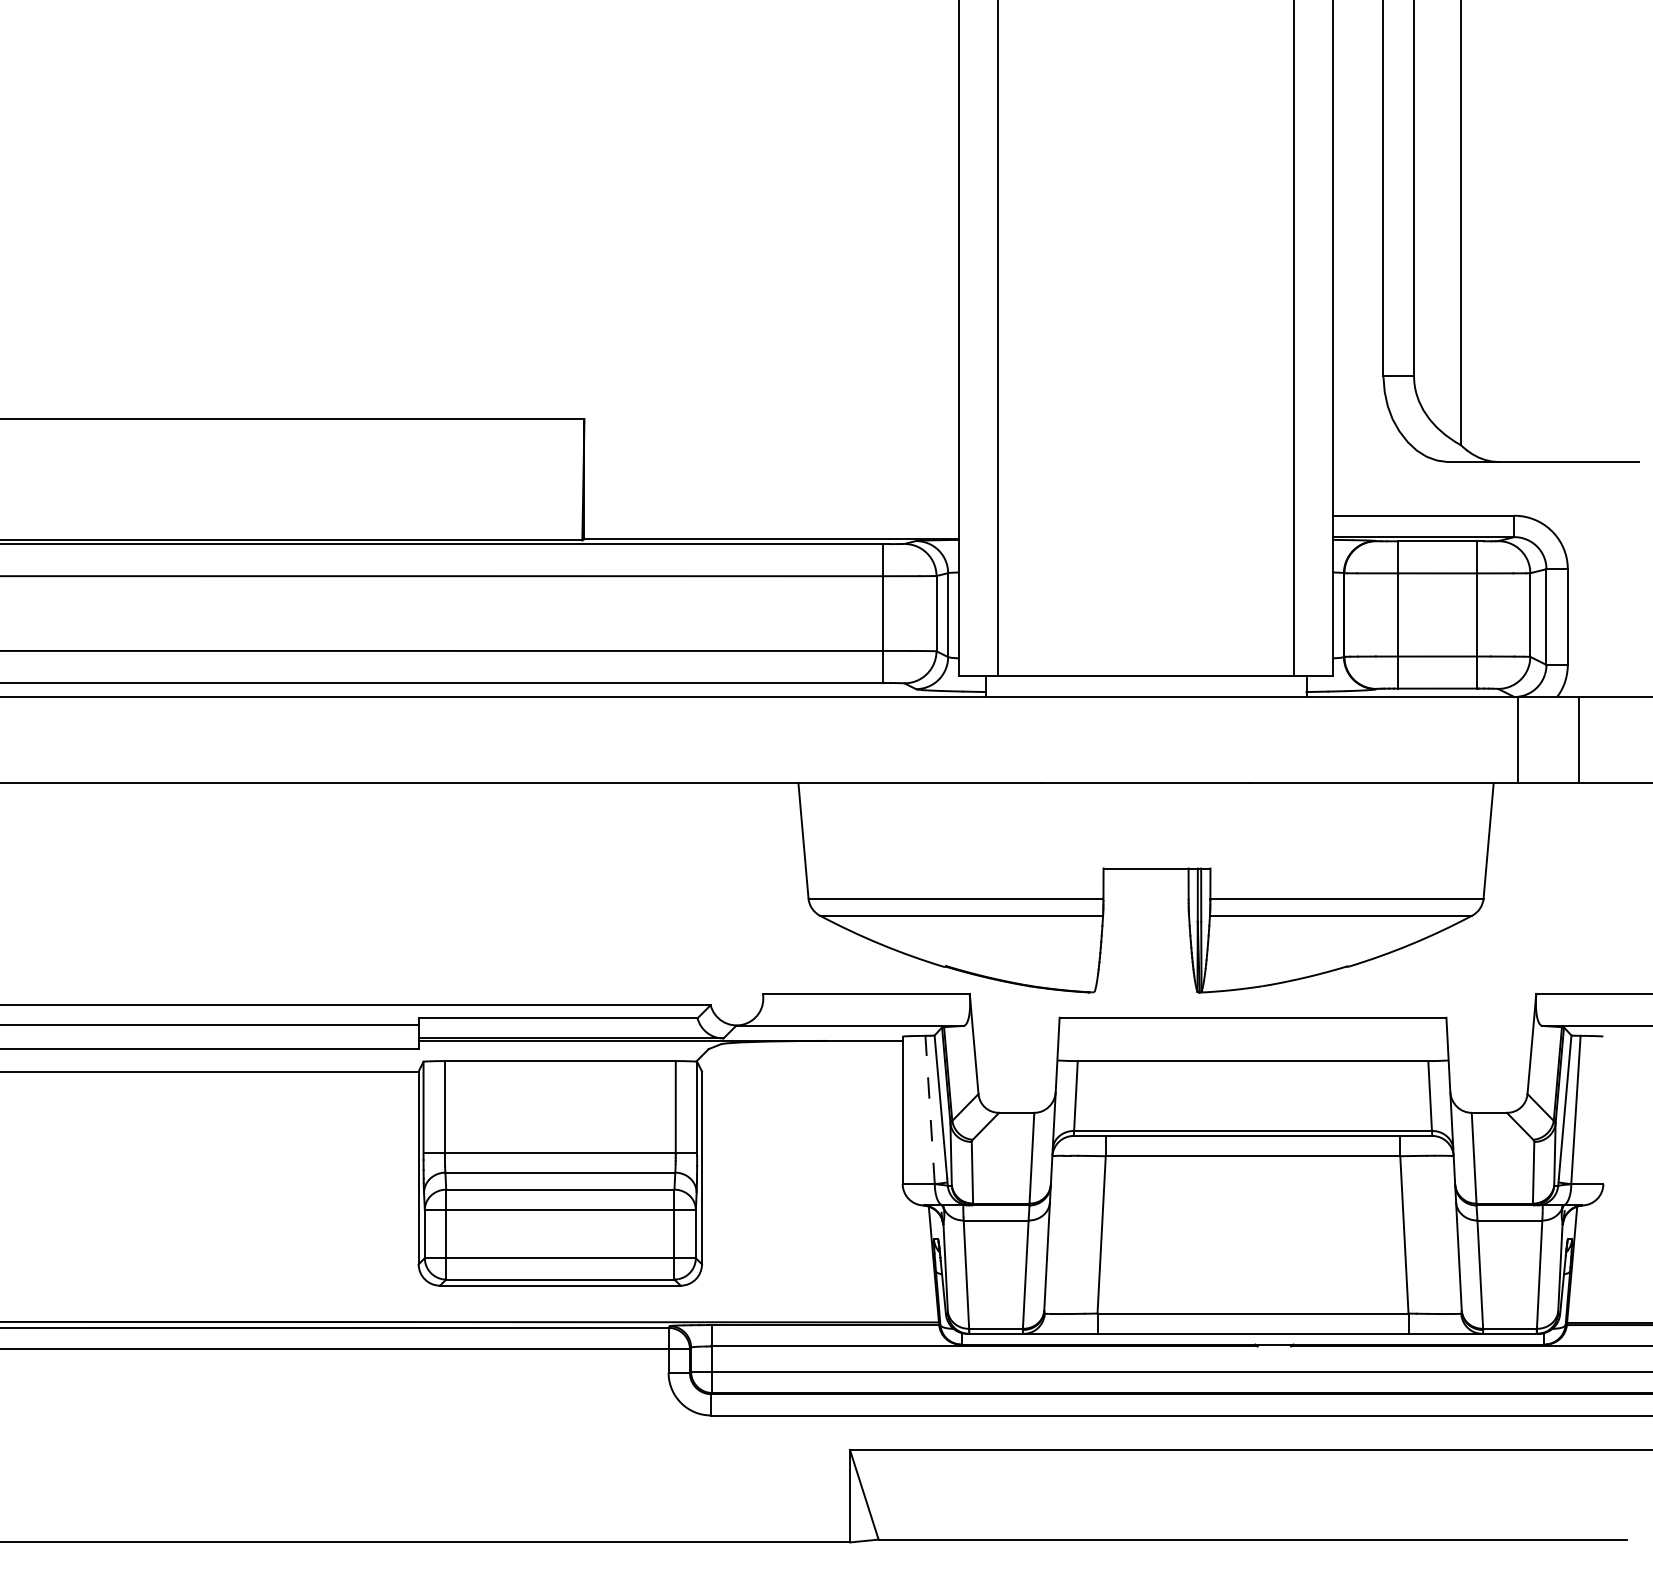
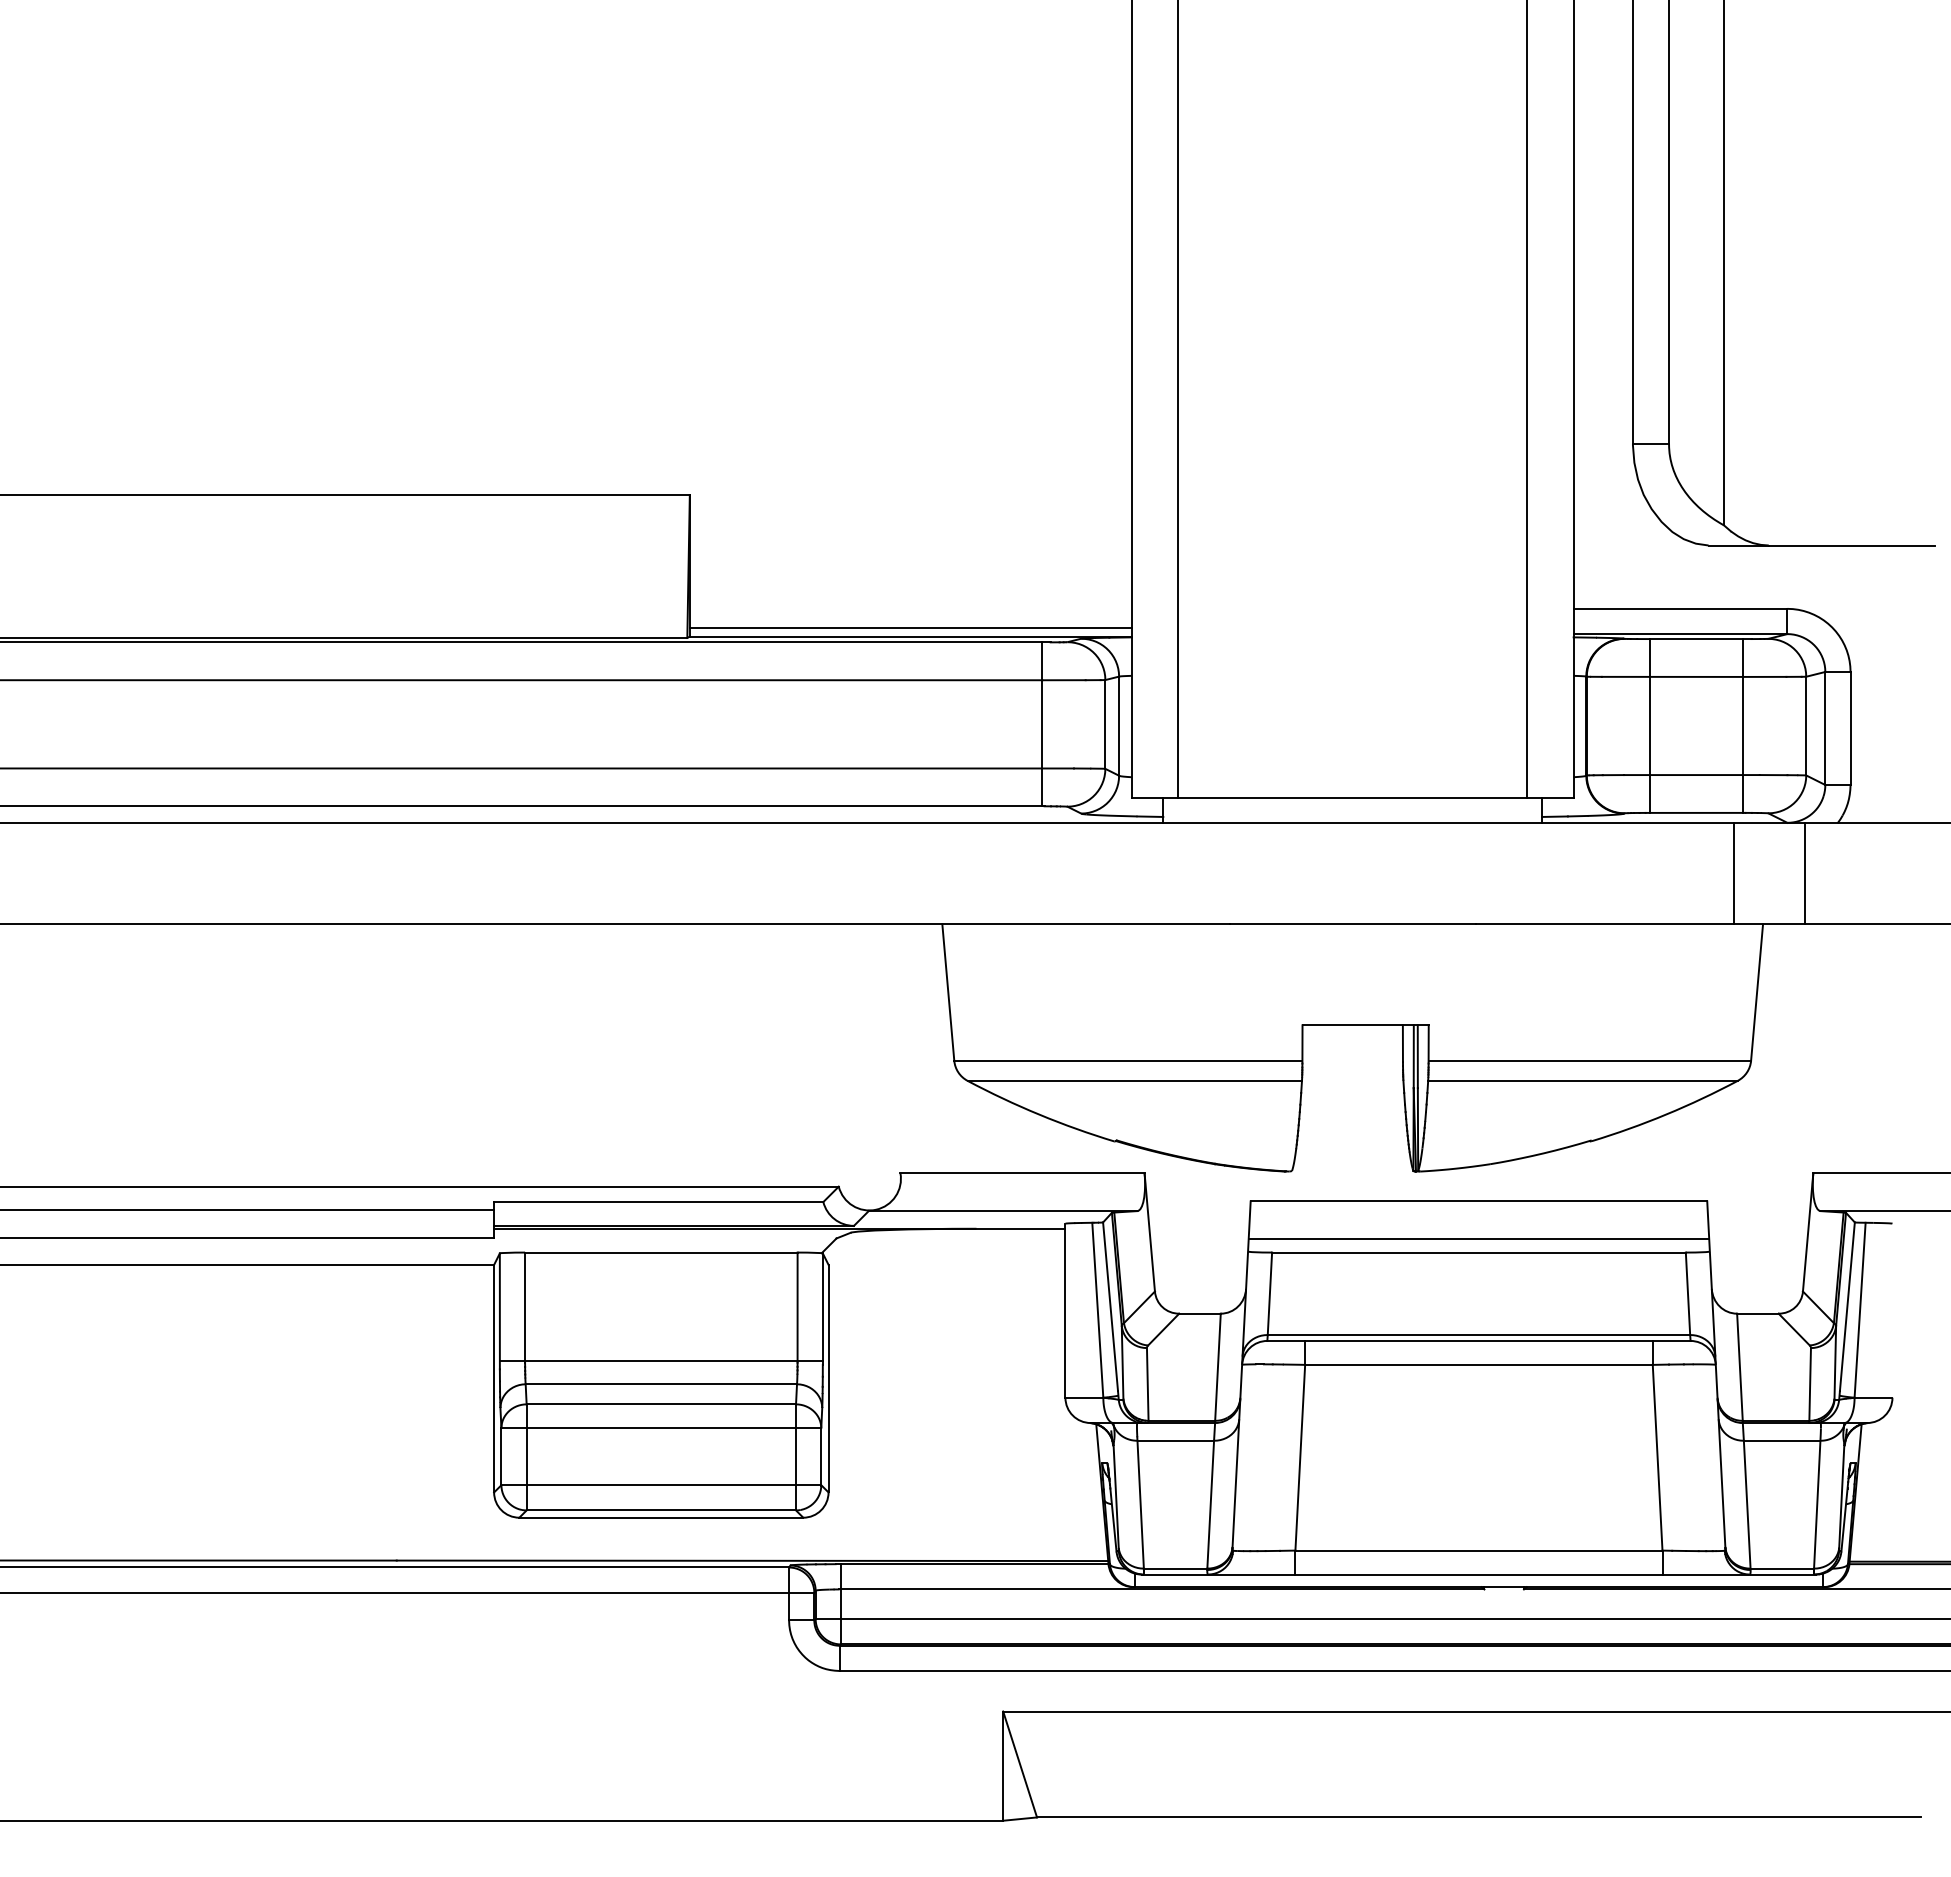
line: (771, 532) -> (910, 628), added
line: (1517, 739) -> (1733, 873), moved
line: (1578, 739) -> (1805, 873), moved
line: (1252, 1050) -> (1478, 1239), added
line: (929, 1110) -> (1097, 1310), dashed -> solid

